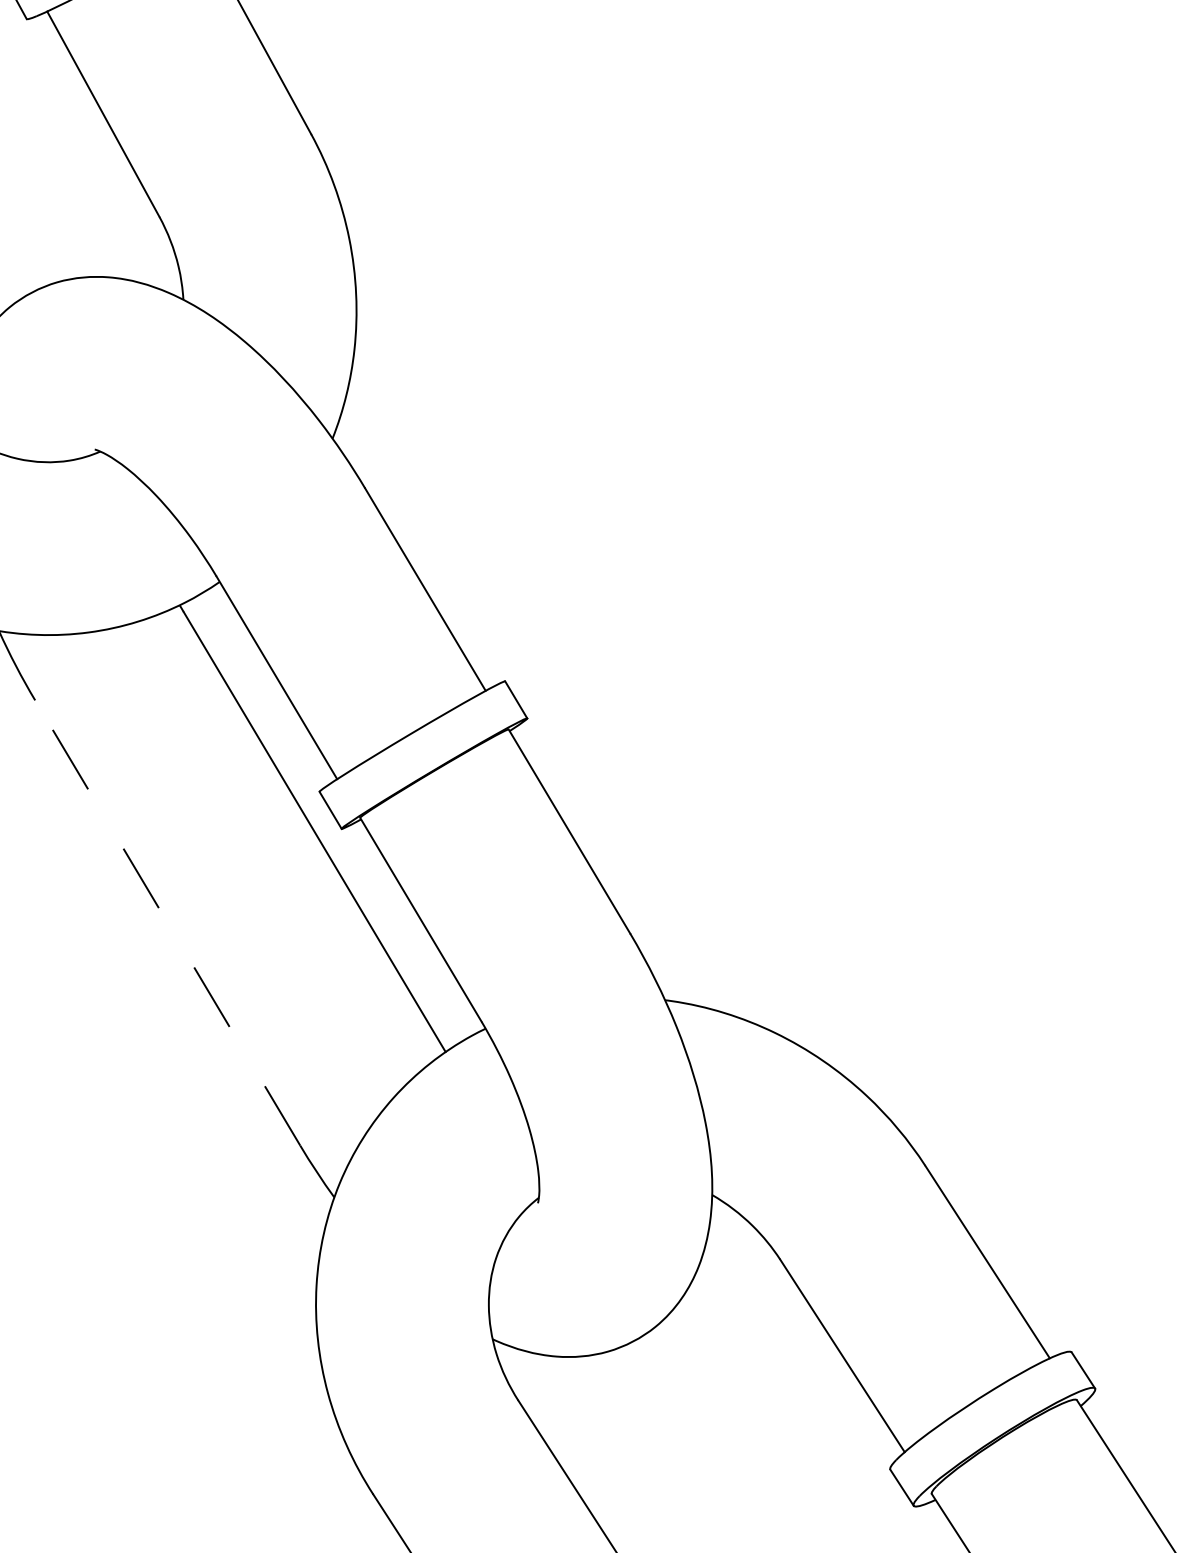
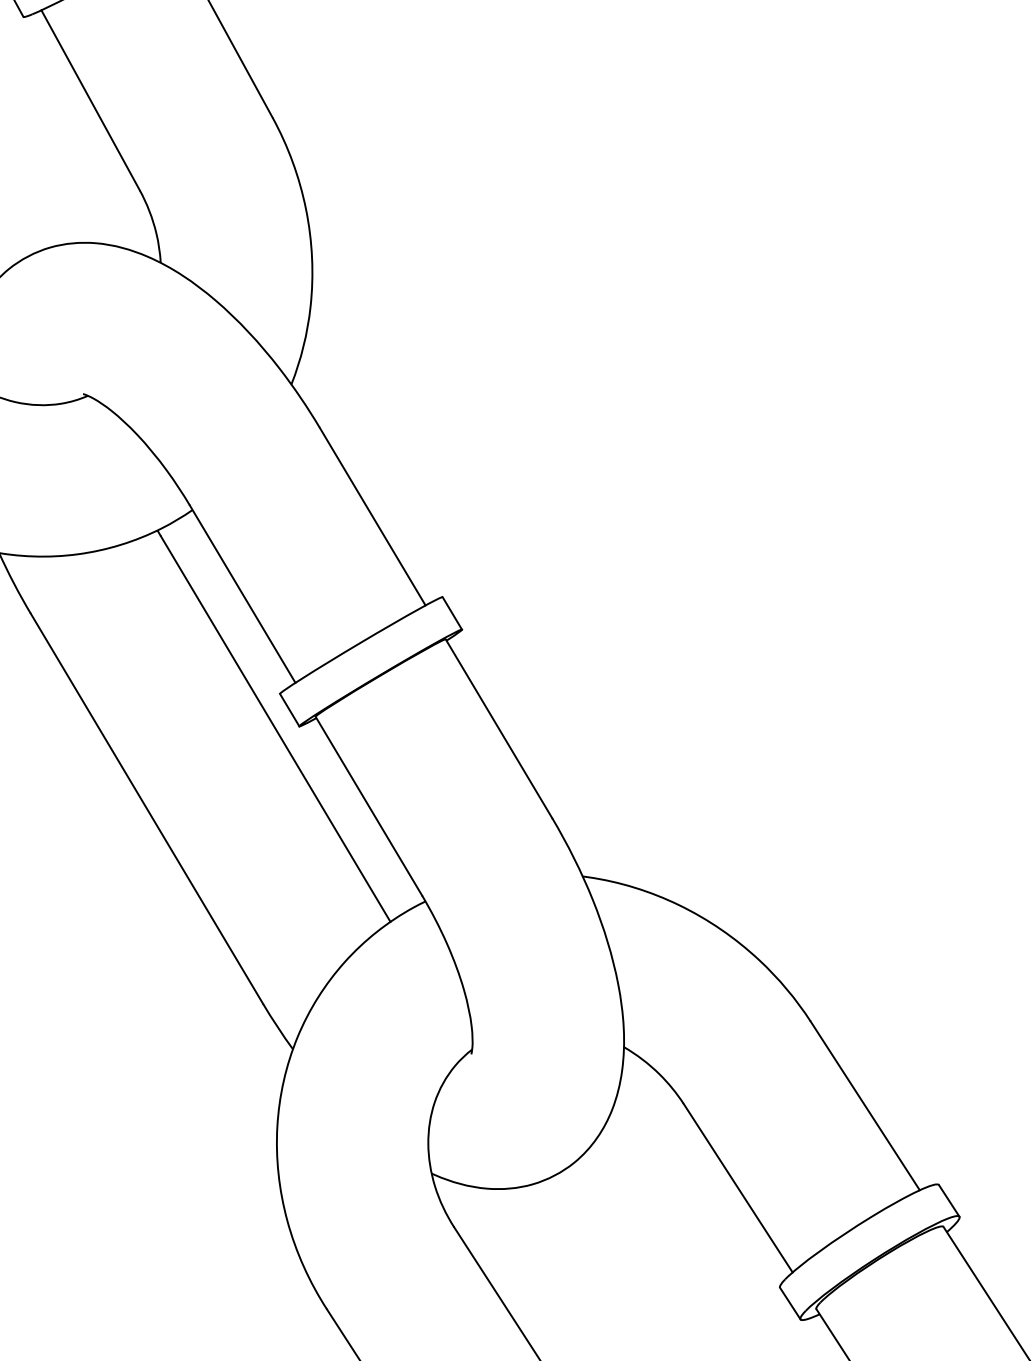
line: (167, 922) -> (146, 808), dashed -> solid

